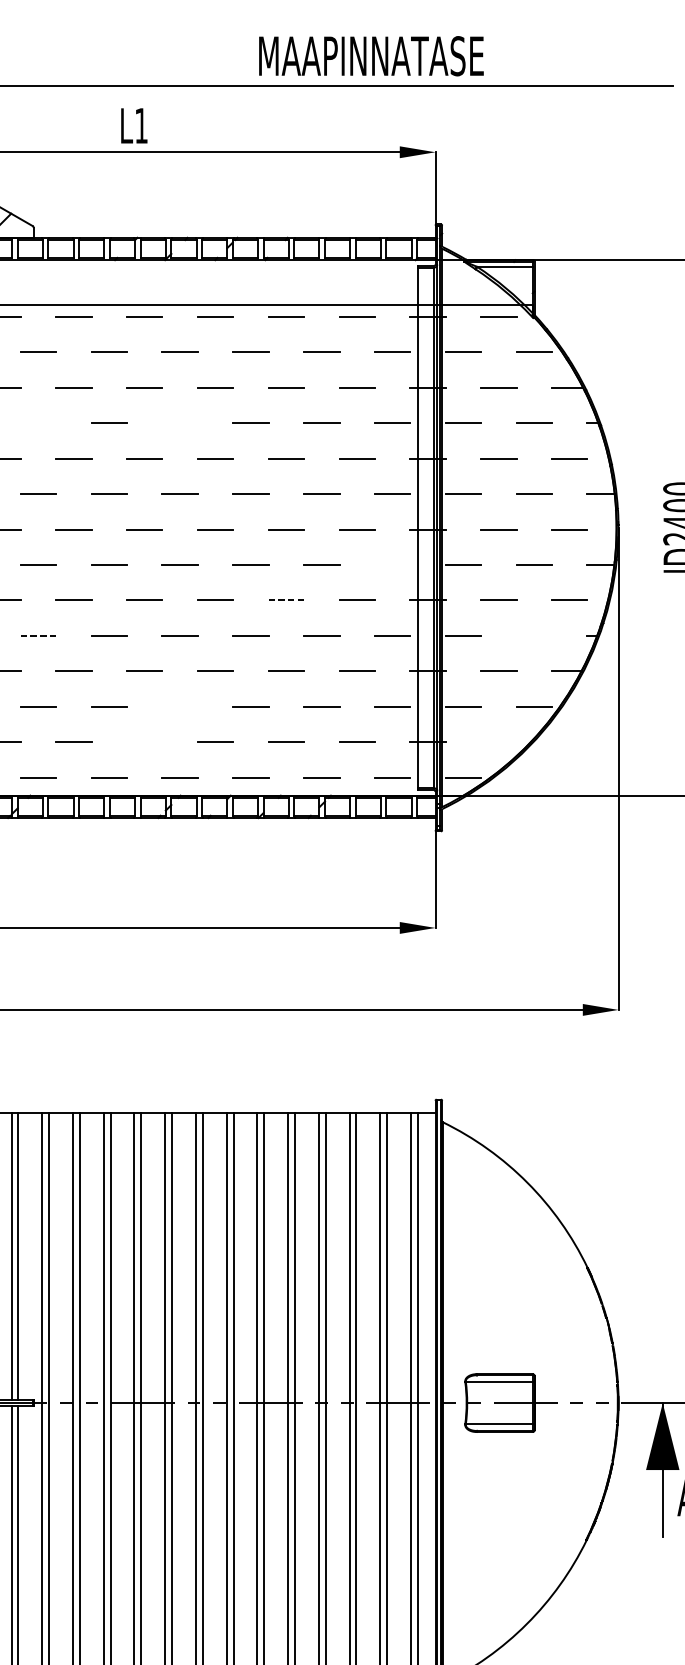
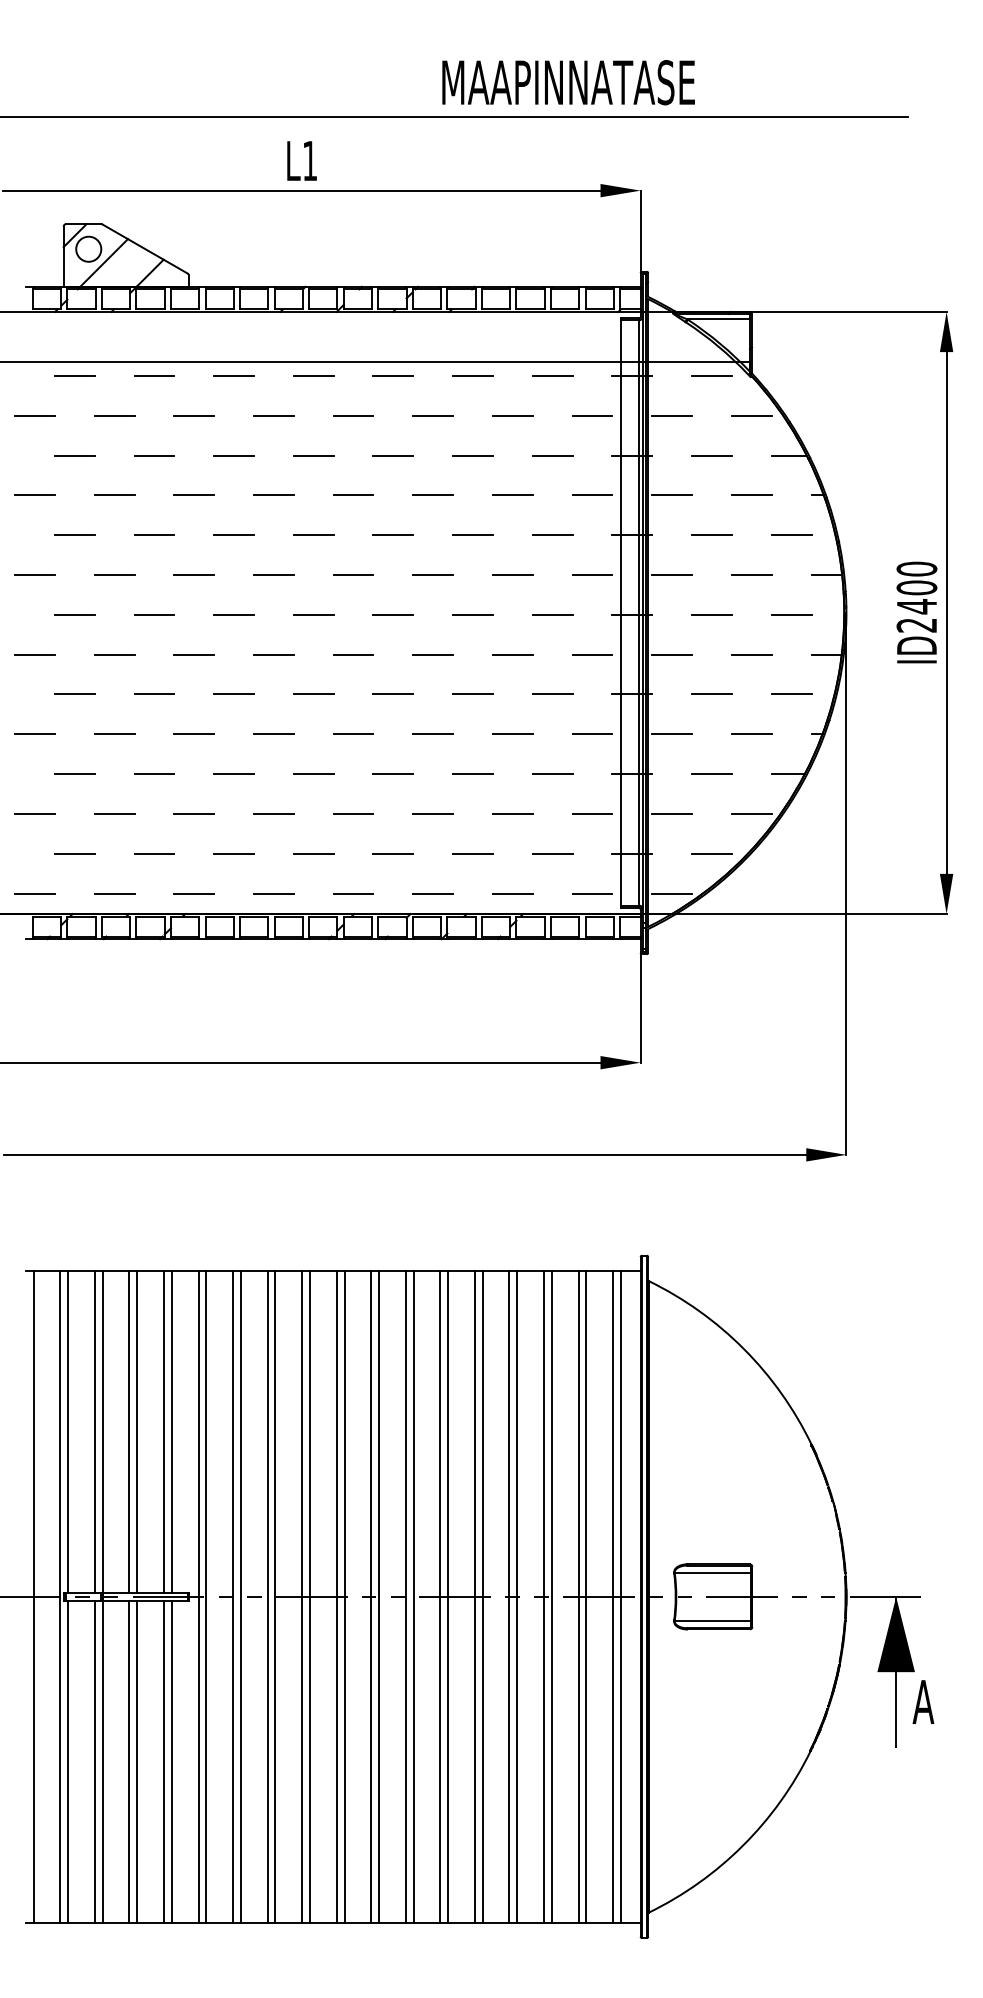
line: (180, 422) -> (353, 494), added
line: (38, 423) -> (194, 495), added
line: (392, 564) -> (592, 654), added
line: (286, 600) -> (473, 694), dashed -> solid
line: (38, 636) -> (194, 734), dashed -> solid
line: (534, 636) -> (751, 734), added
line: (180, 706) -> (353, 813), added
line: (144, 741) -> (313, 853), added
line: (498, 741) -> (711, 853), added

